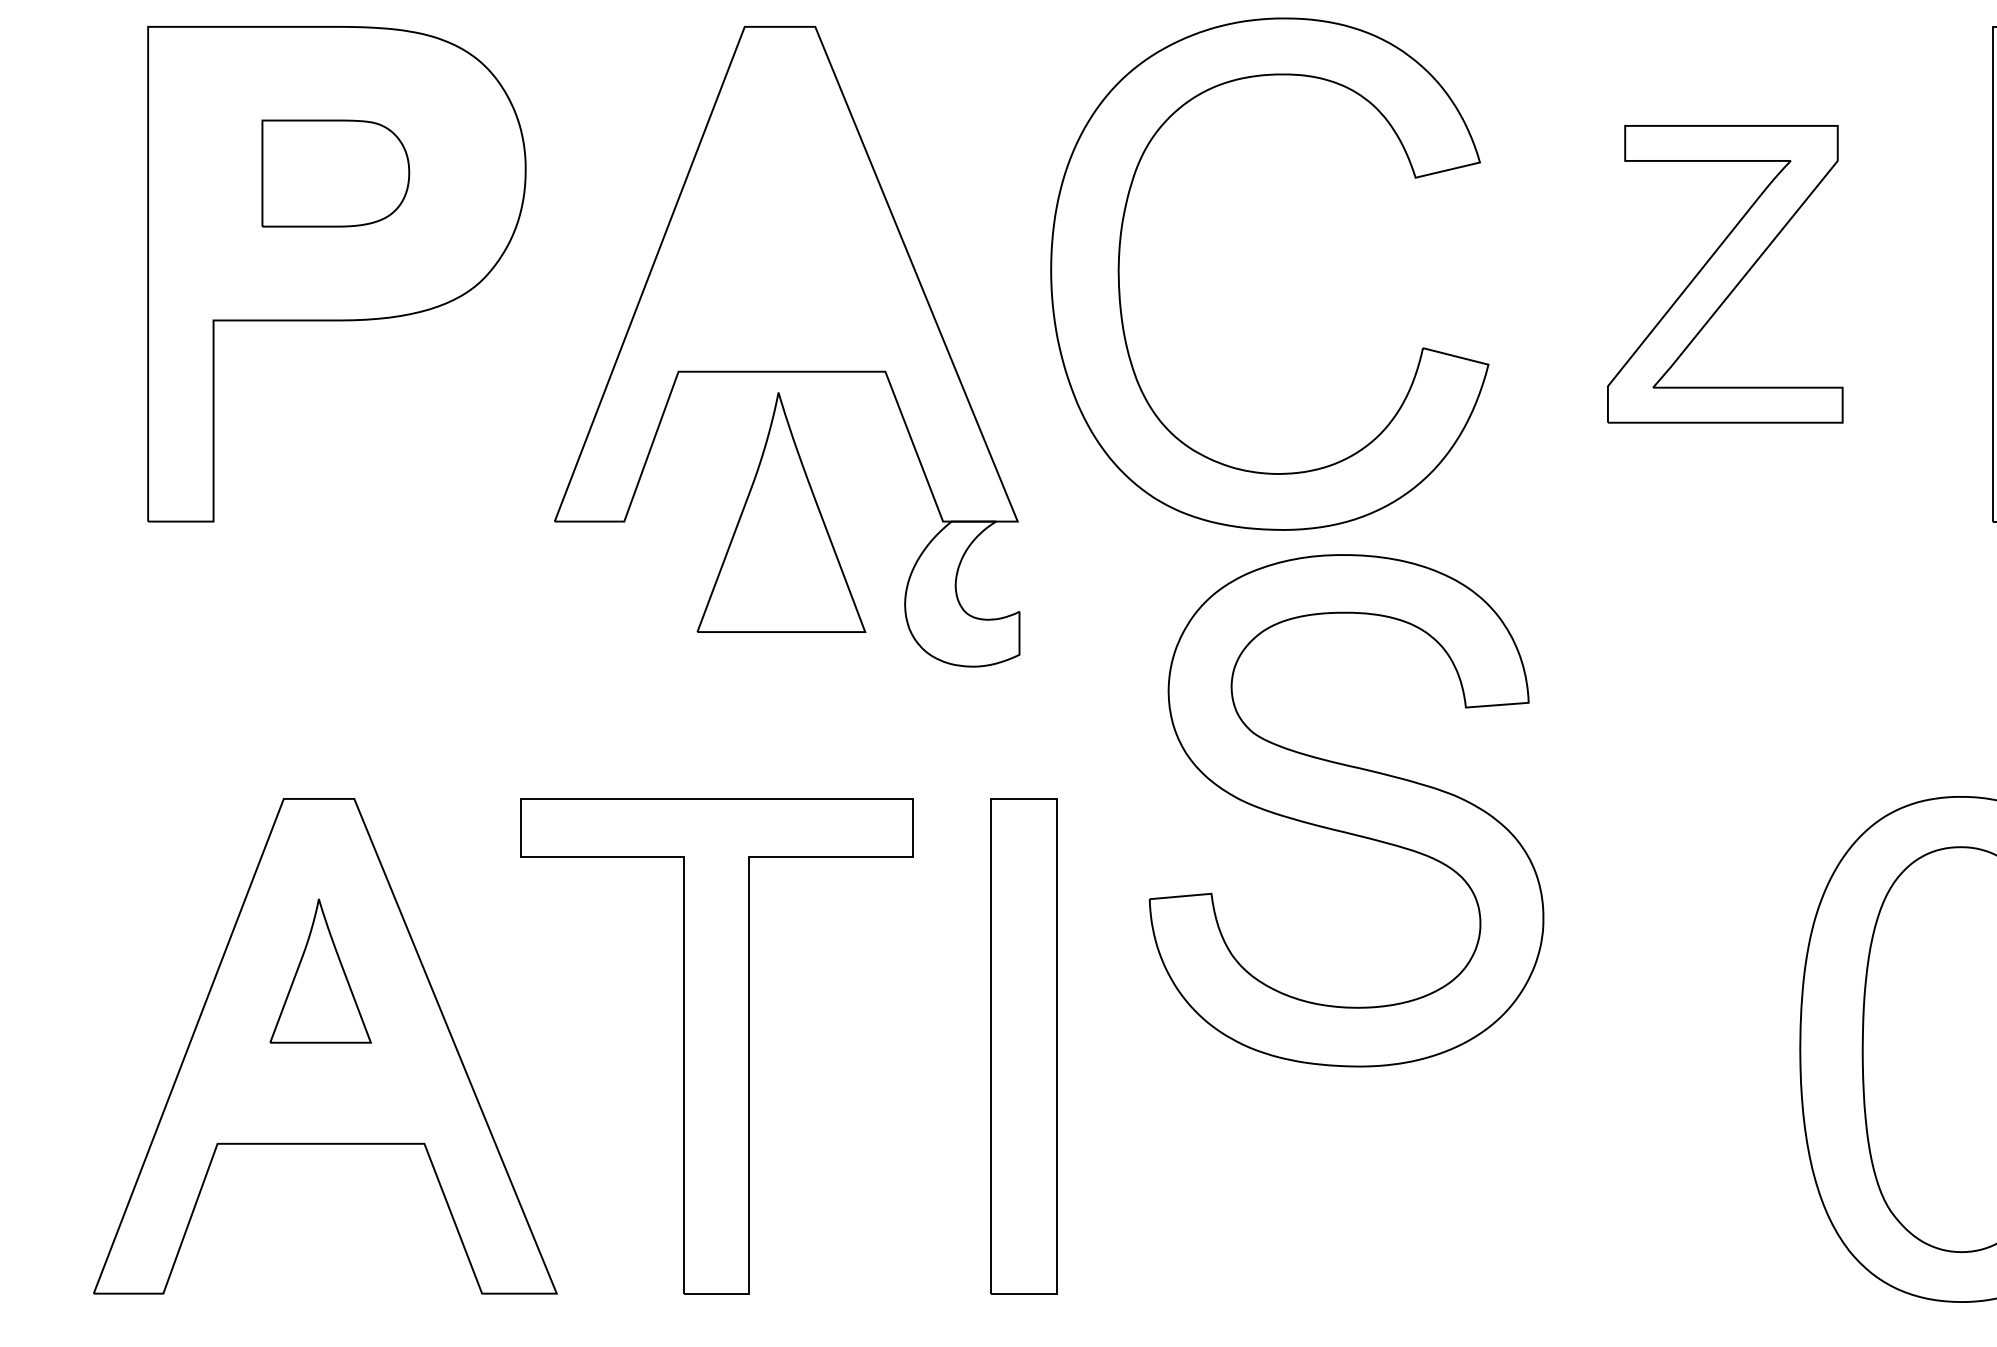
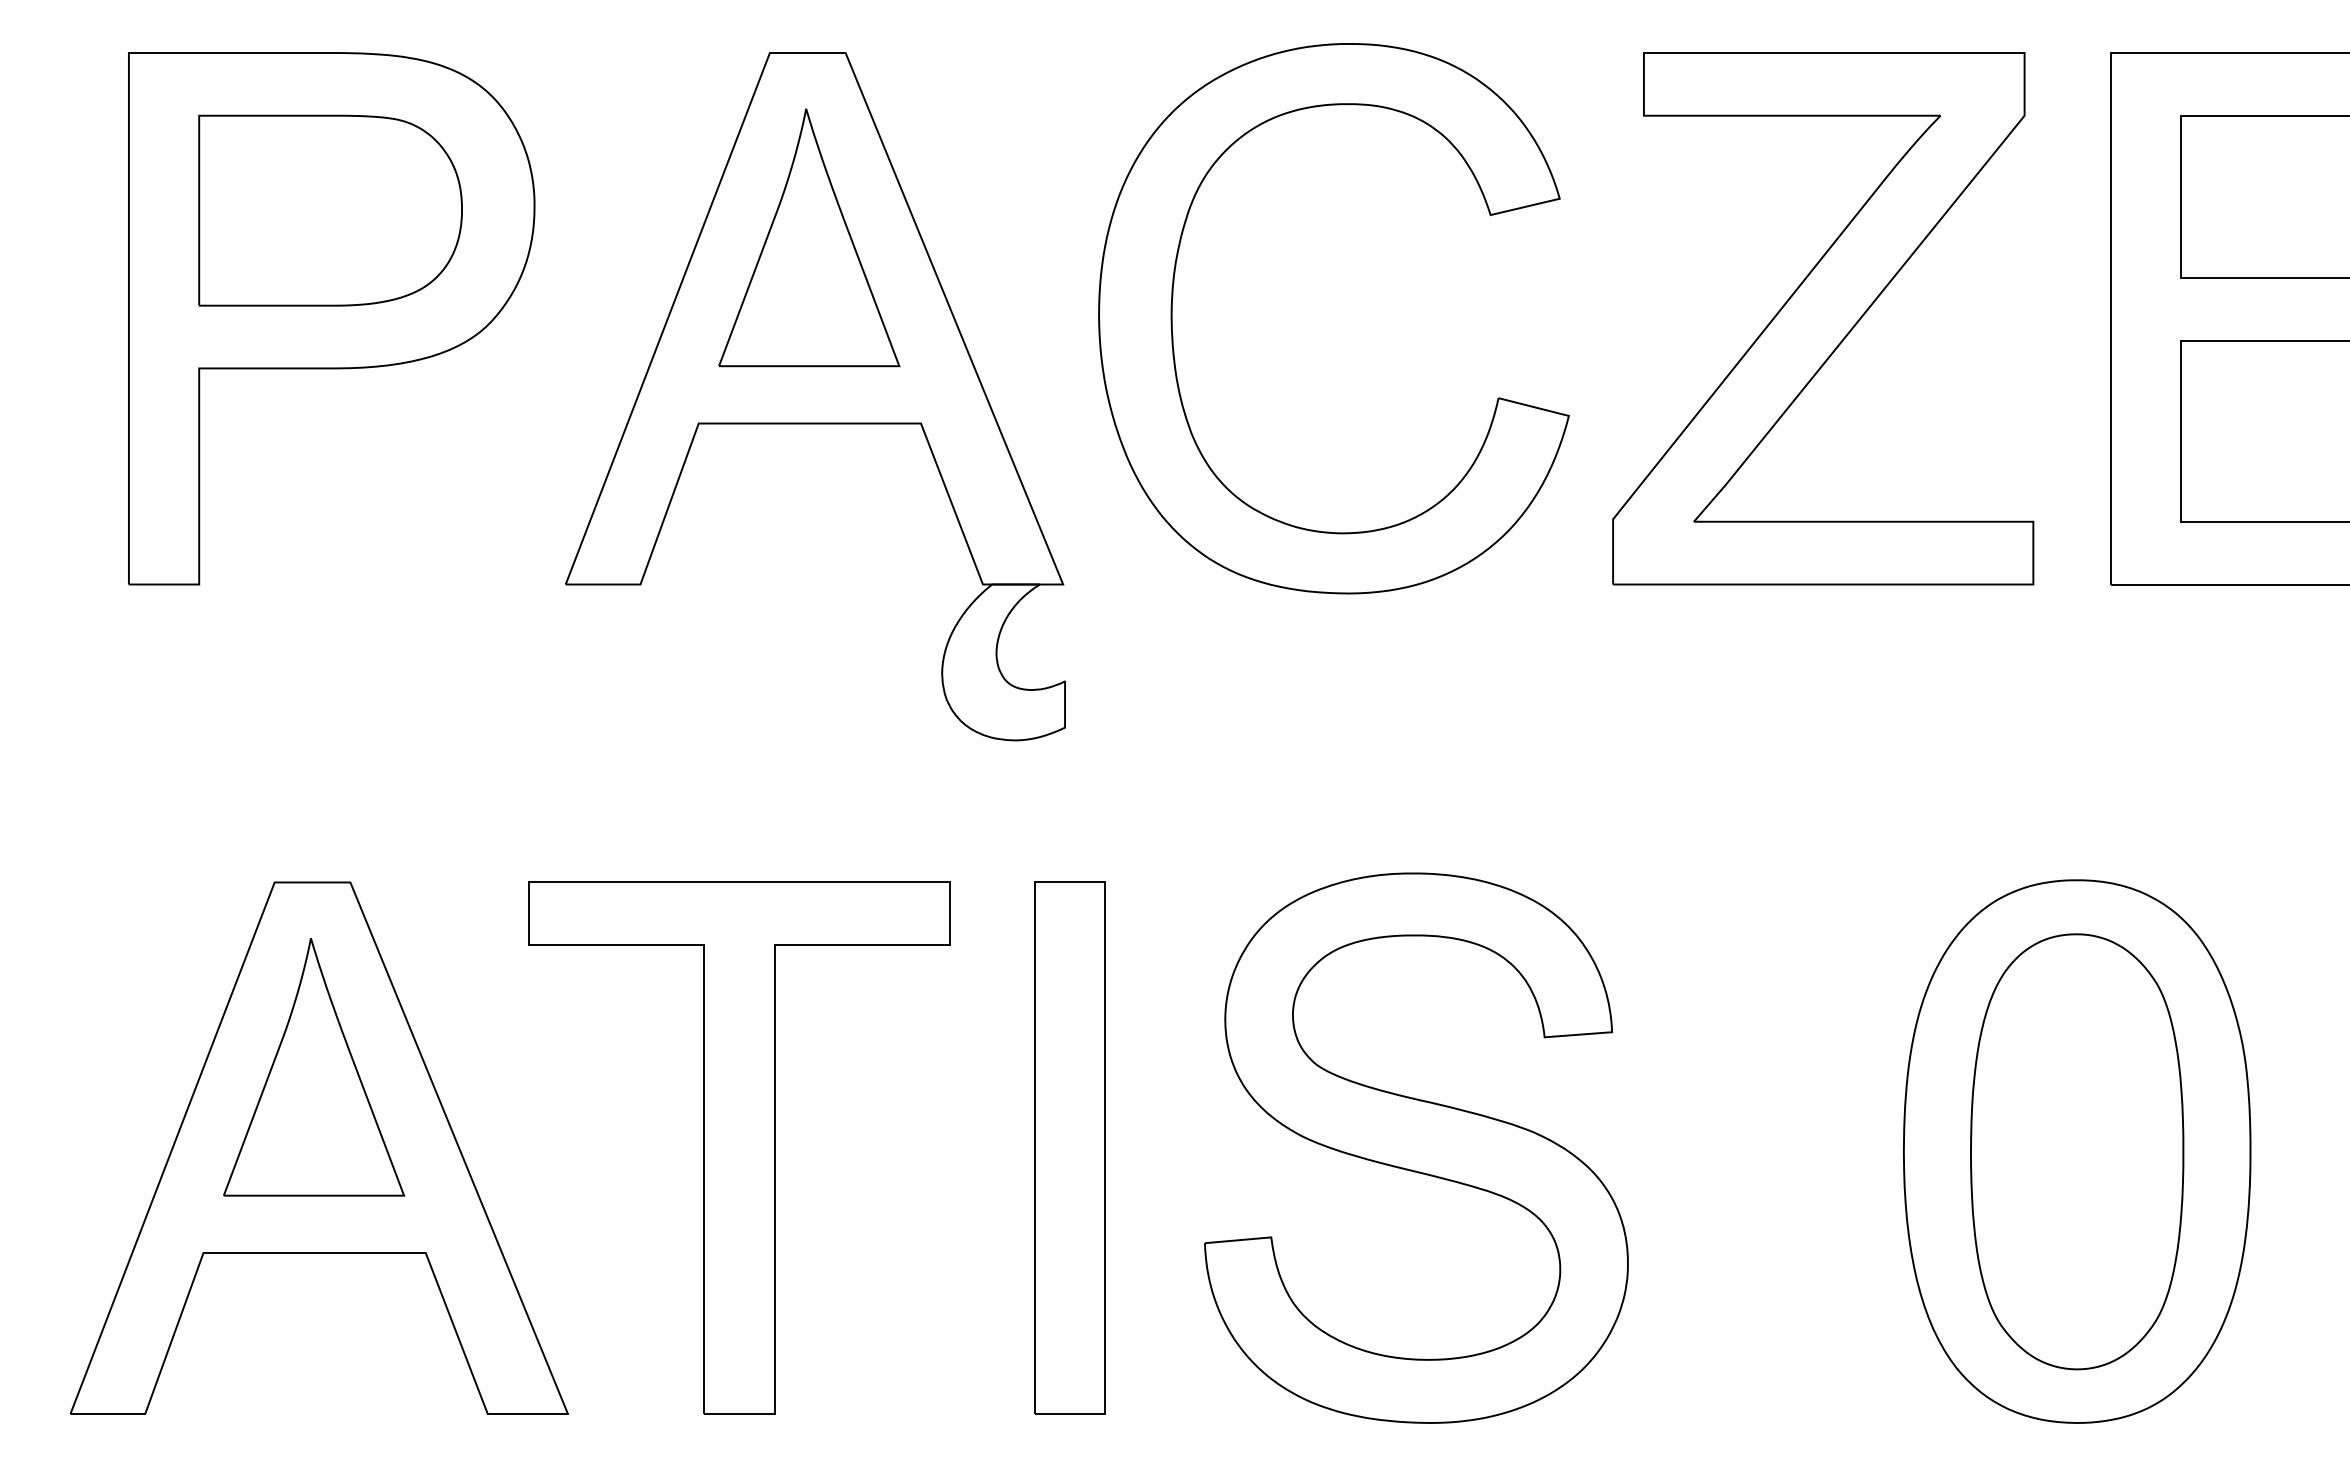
part: (335, 173) -> (330, 210), size x1.67
part: (1725, 273) -> (1823, 318), size x1.67
part: (781, 512) -> (809, 237), moved
part: (1346, 810) -> (1416, 1147), moved
part: (320, 971) -> (314, 1067), size x1.67

